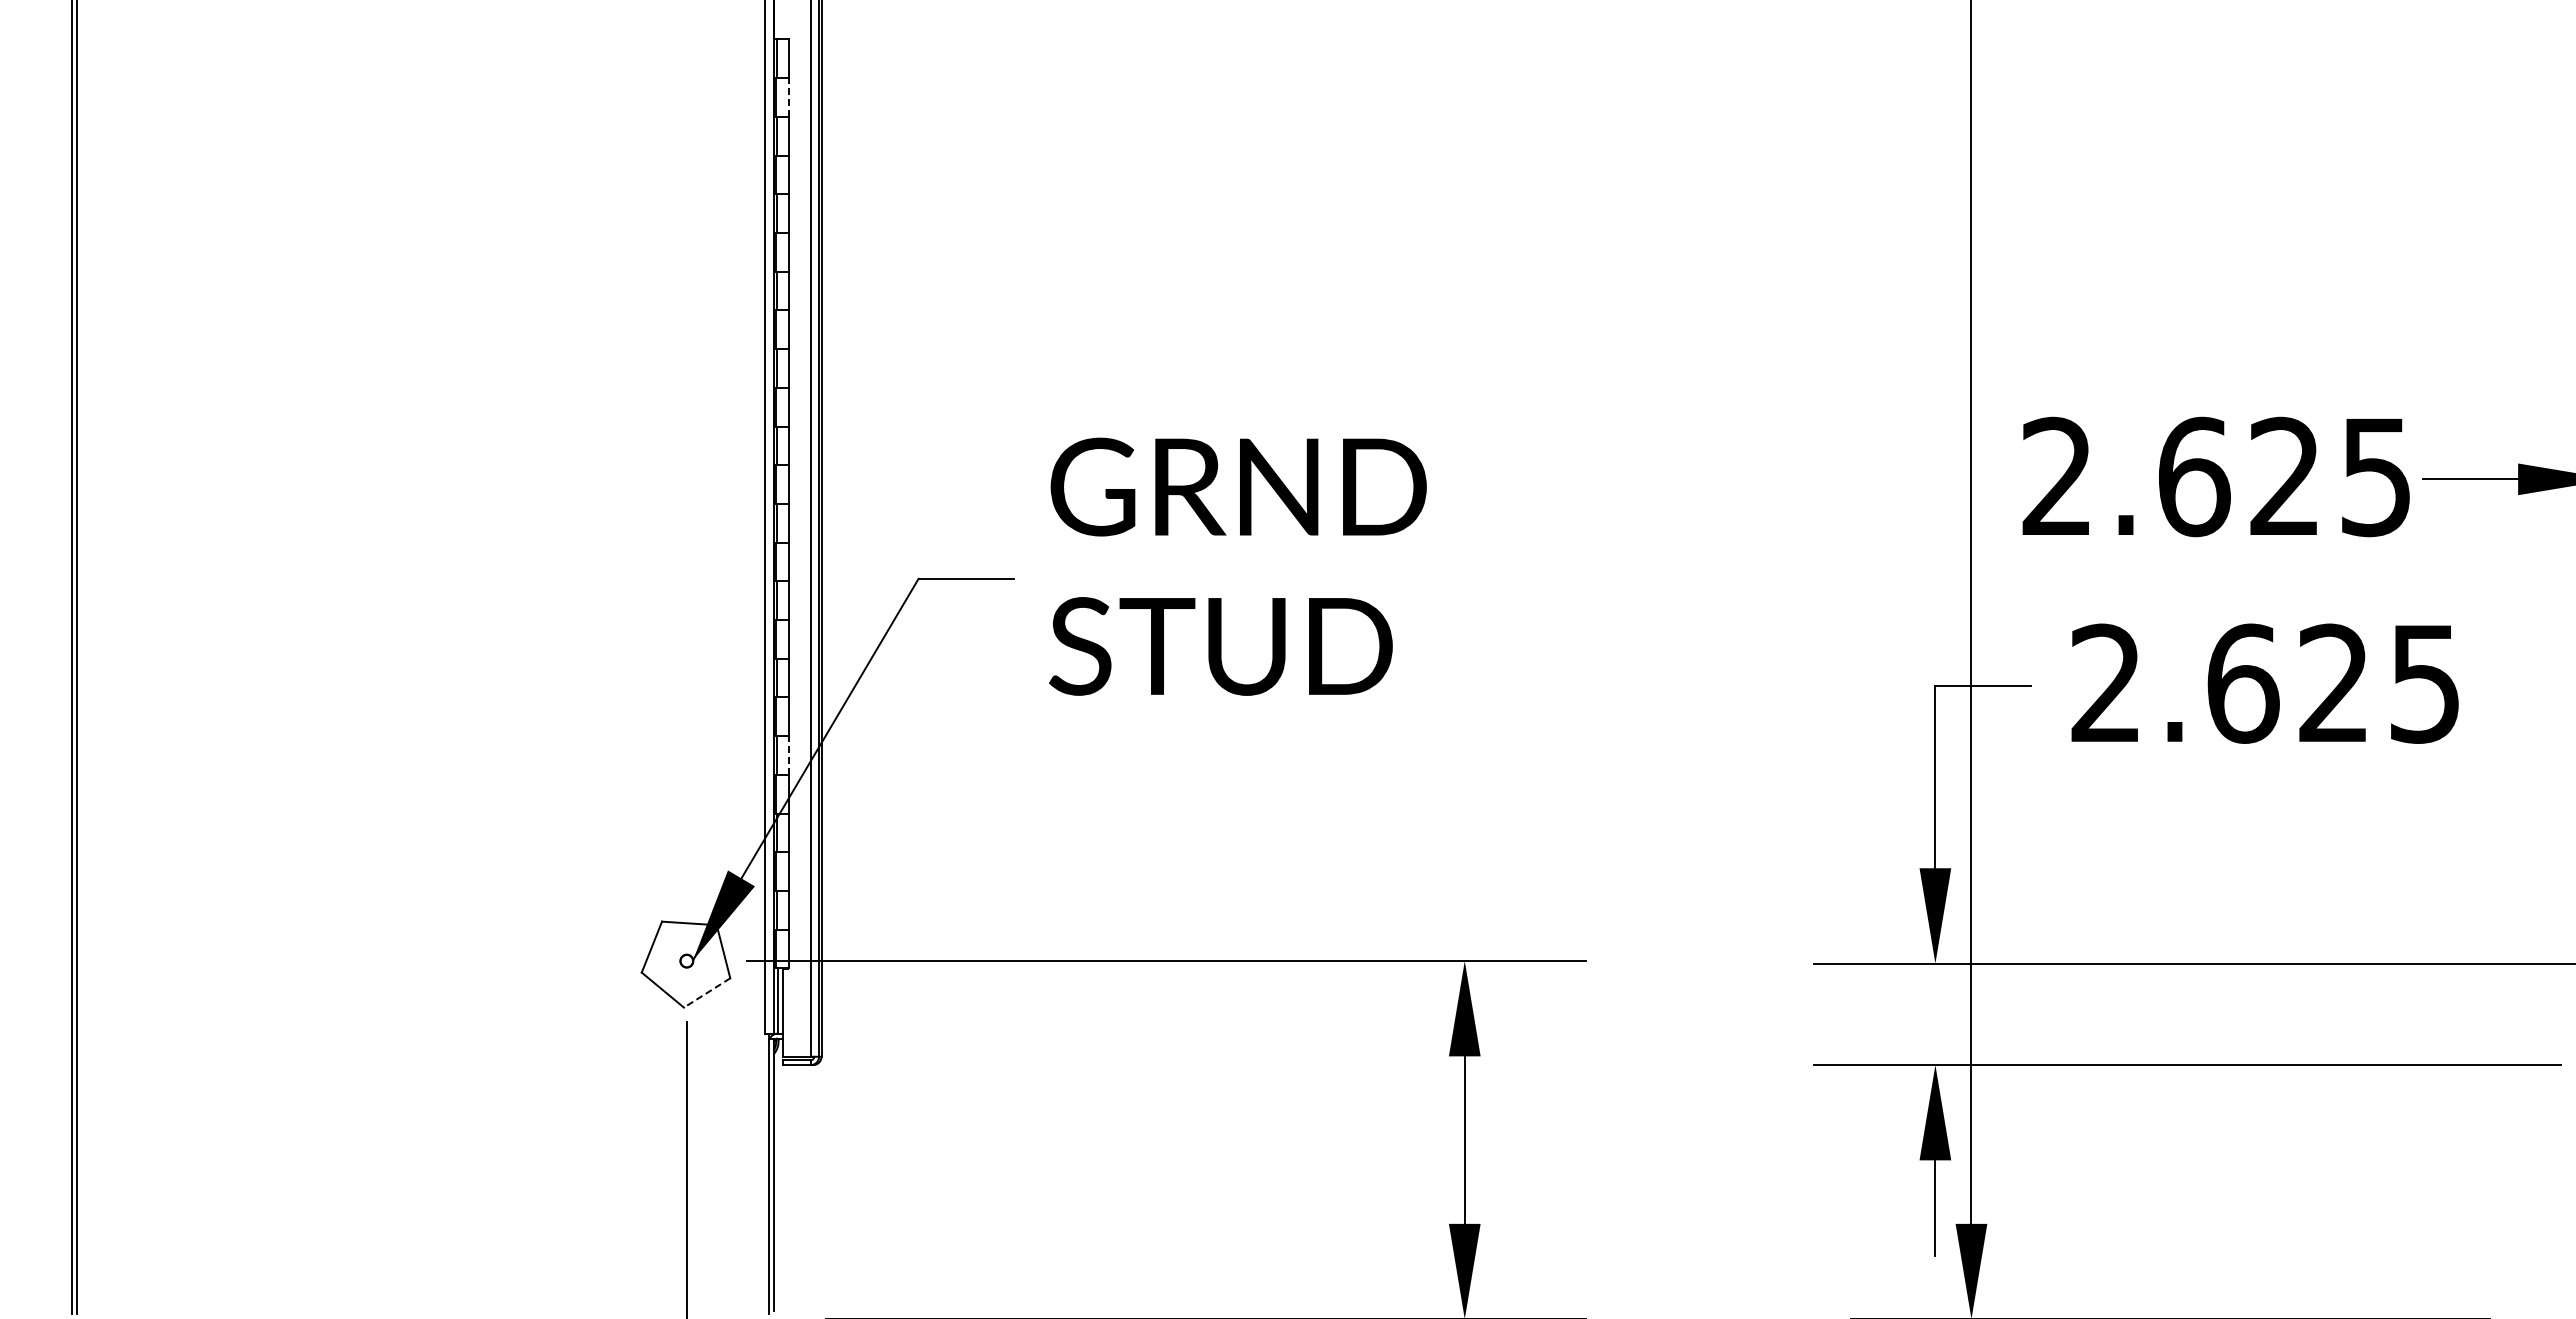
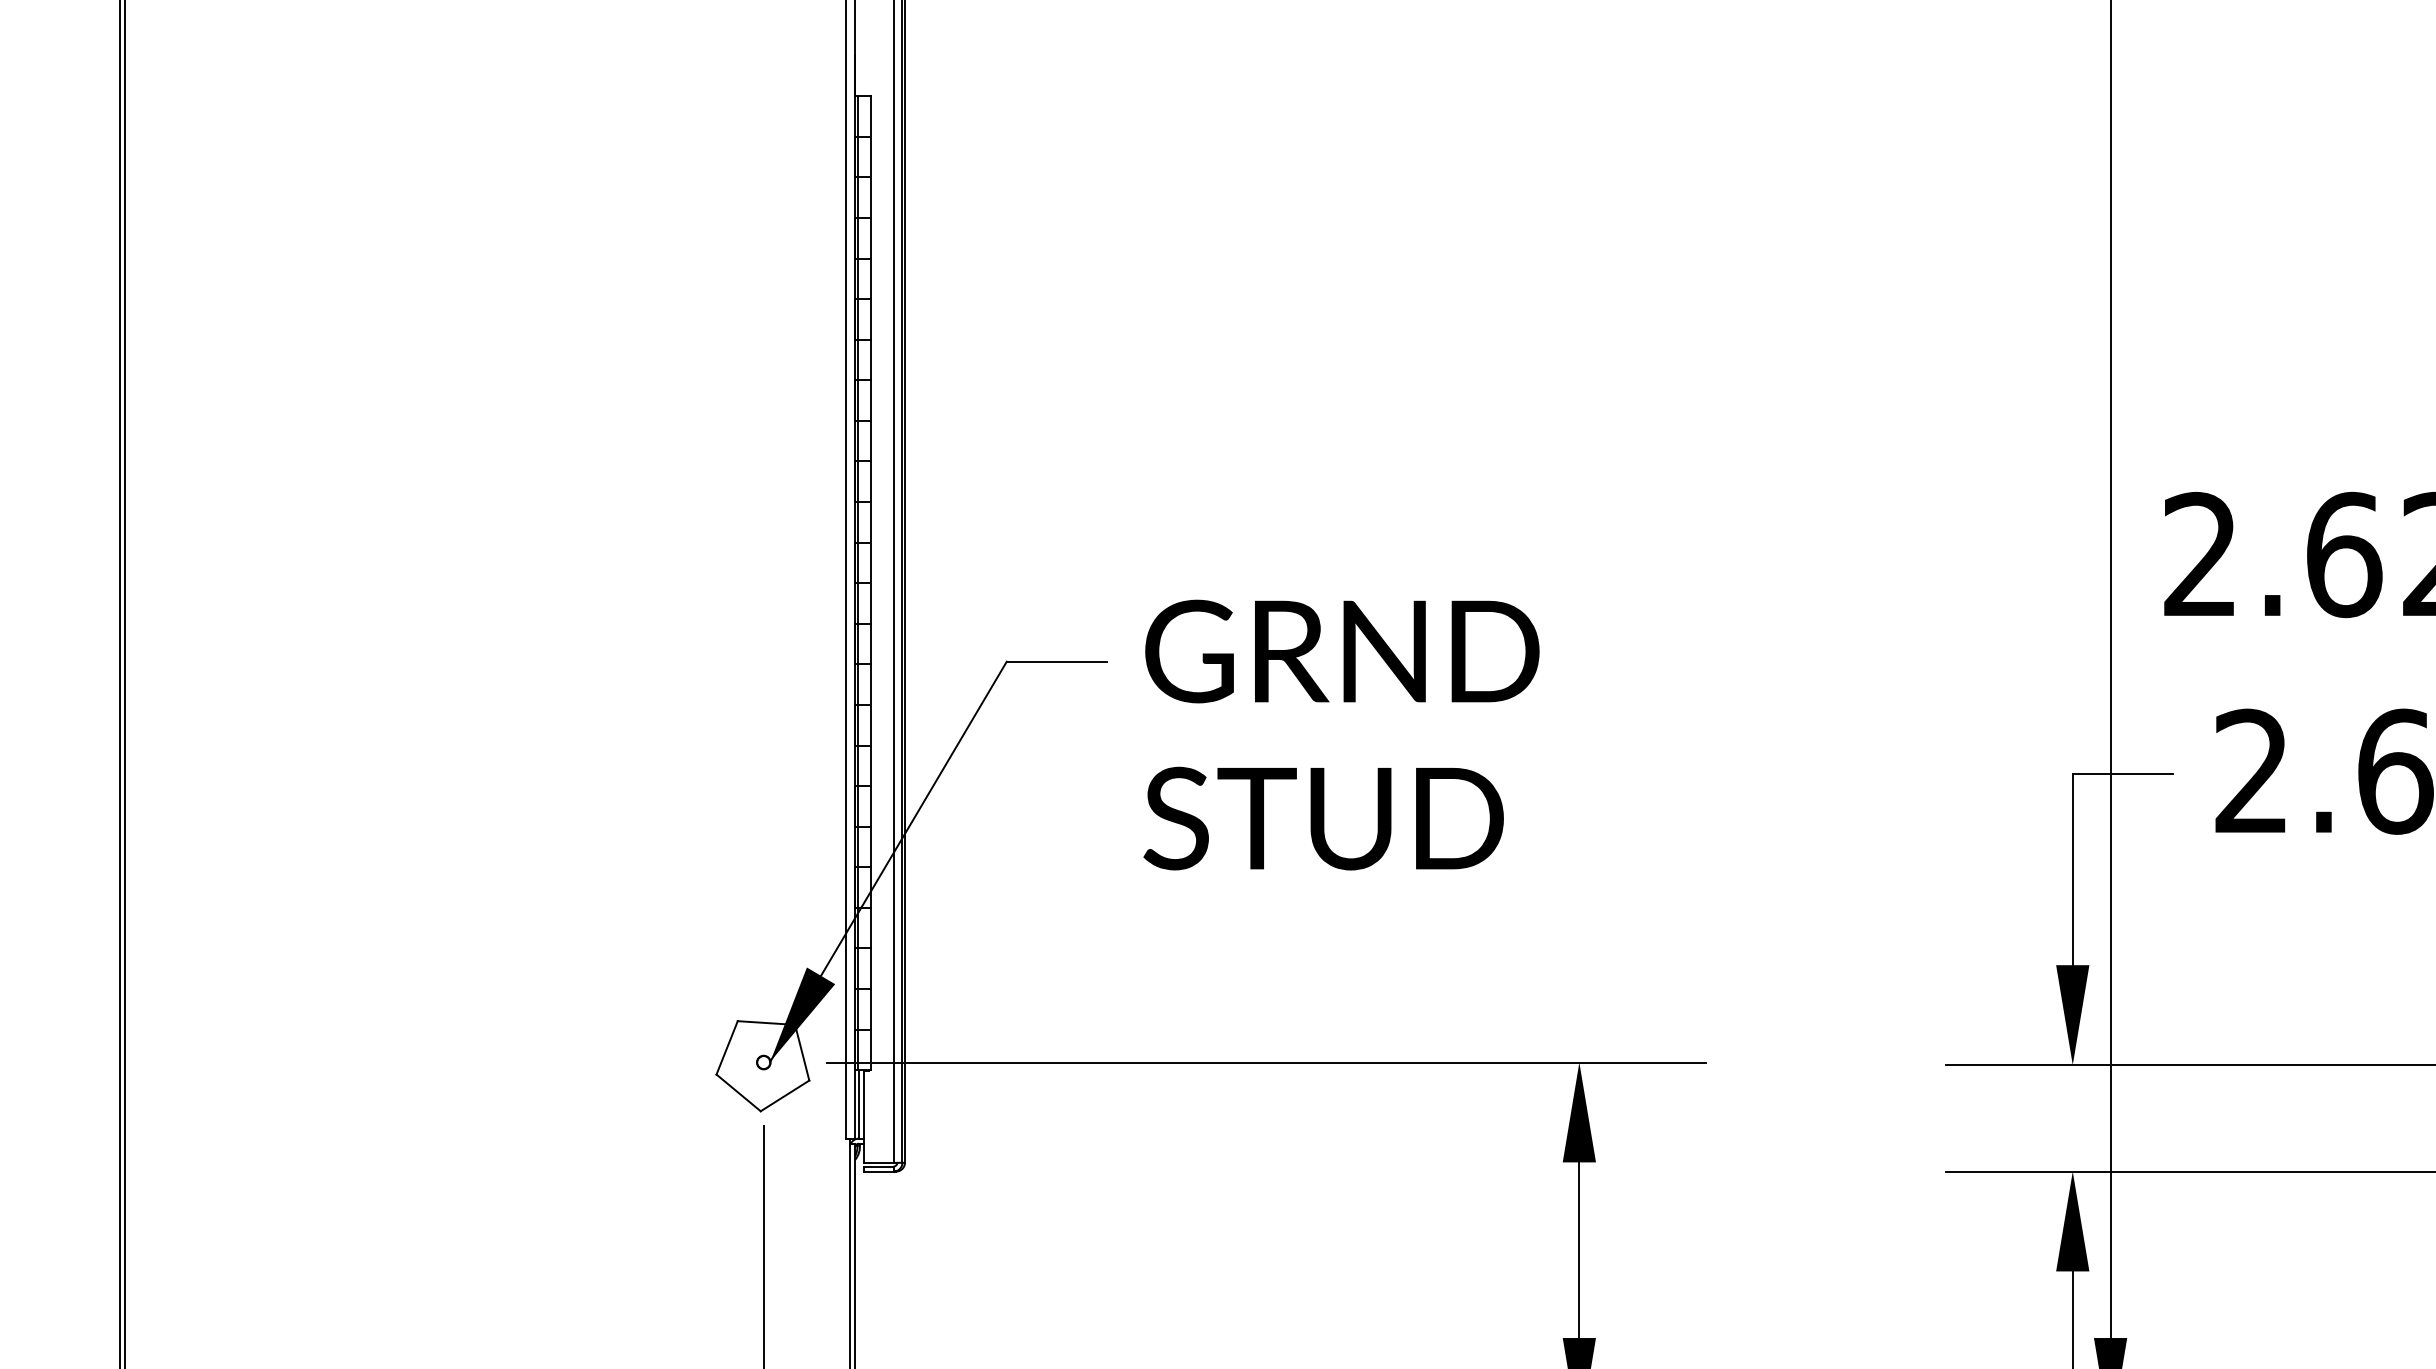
line: (789, 97) -> (871, 157), dashed -> solid
text: (1237, 566) -> (1341, 734), moved
line: (789, 755) -> (871, 846), dashed -> solid
line: (706, 993) -> (784, 1096), dashed -> solid

